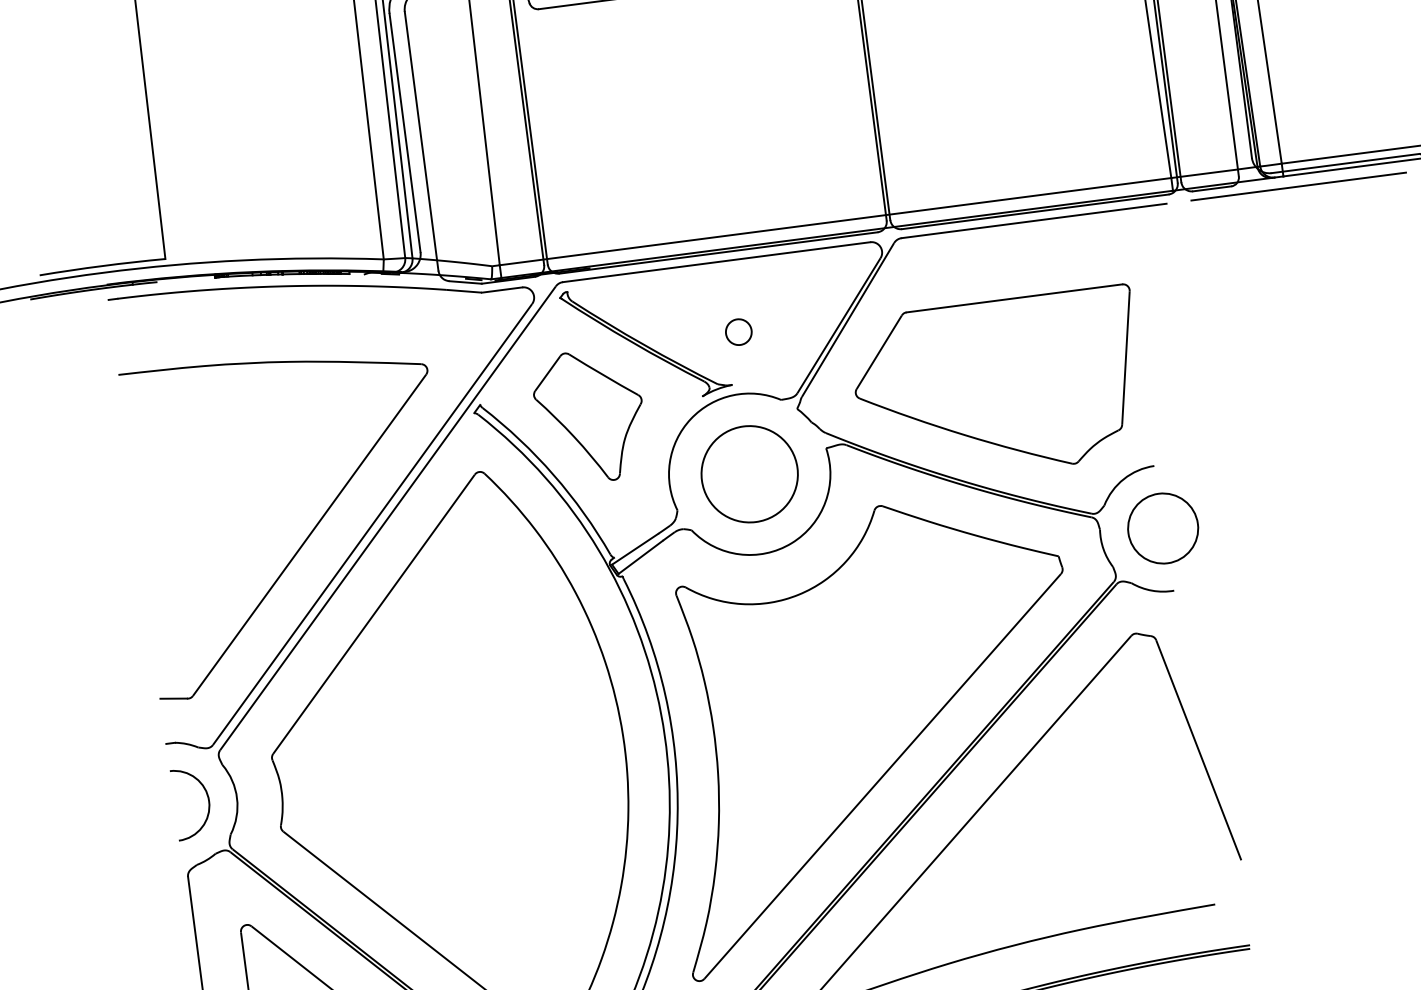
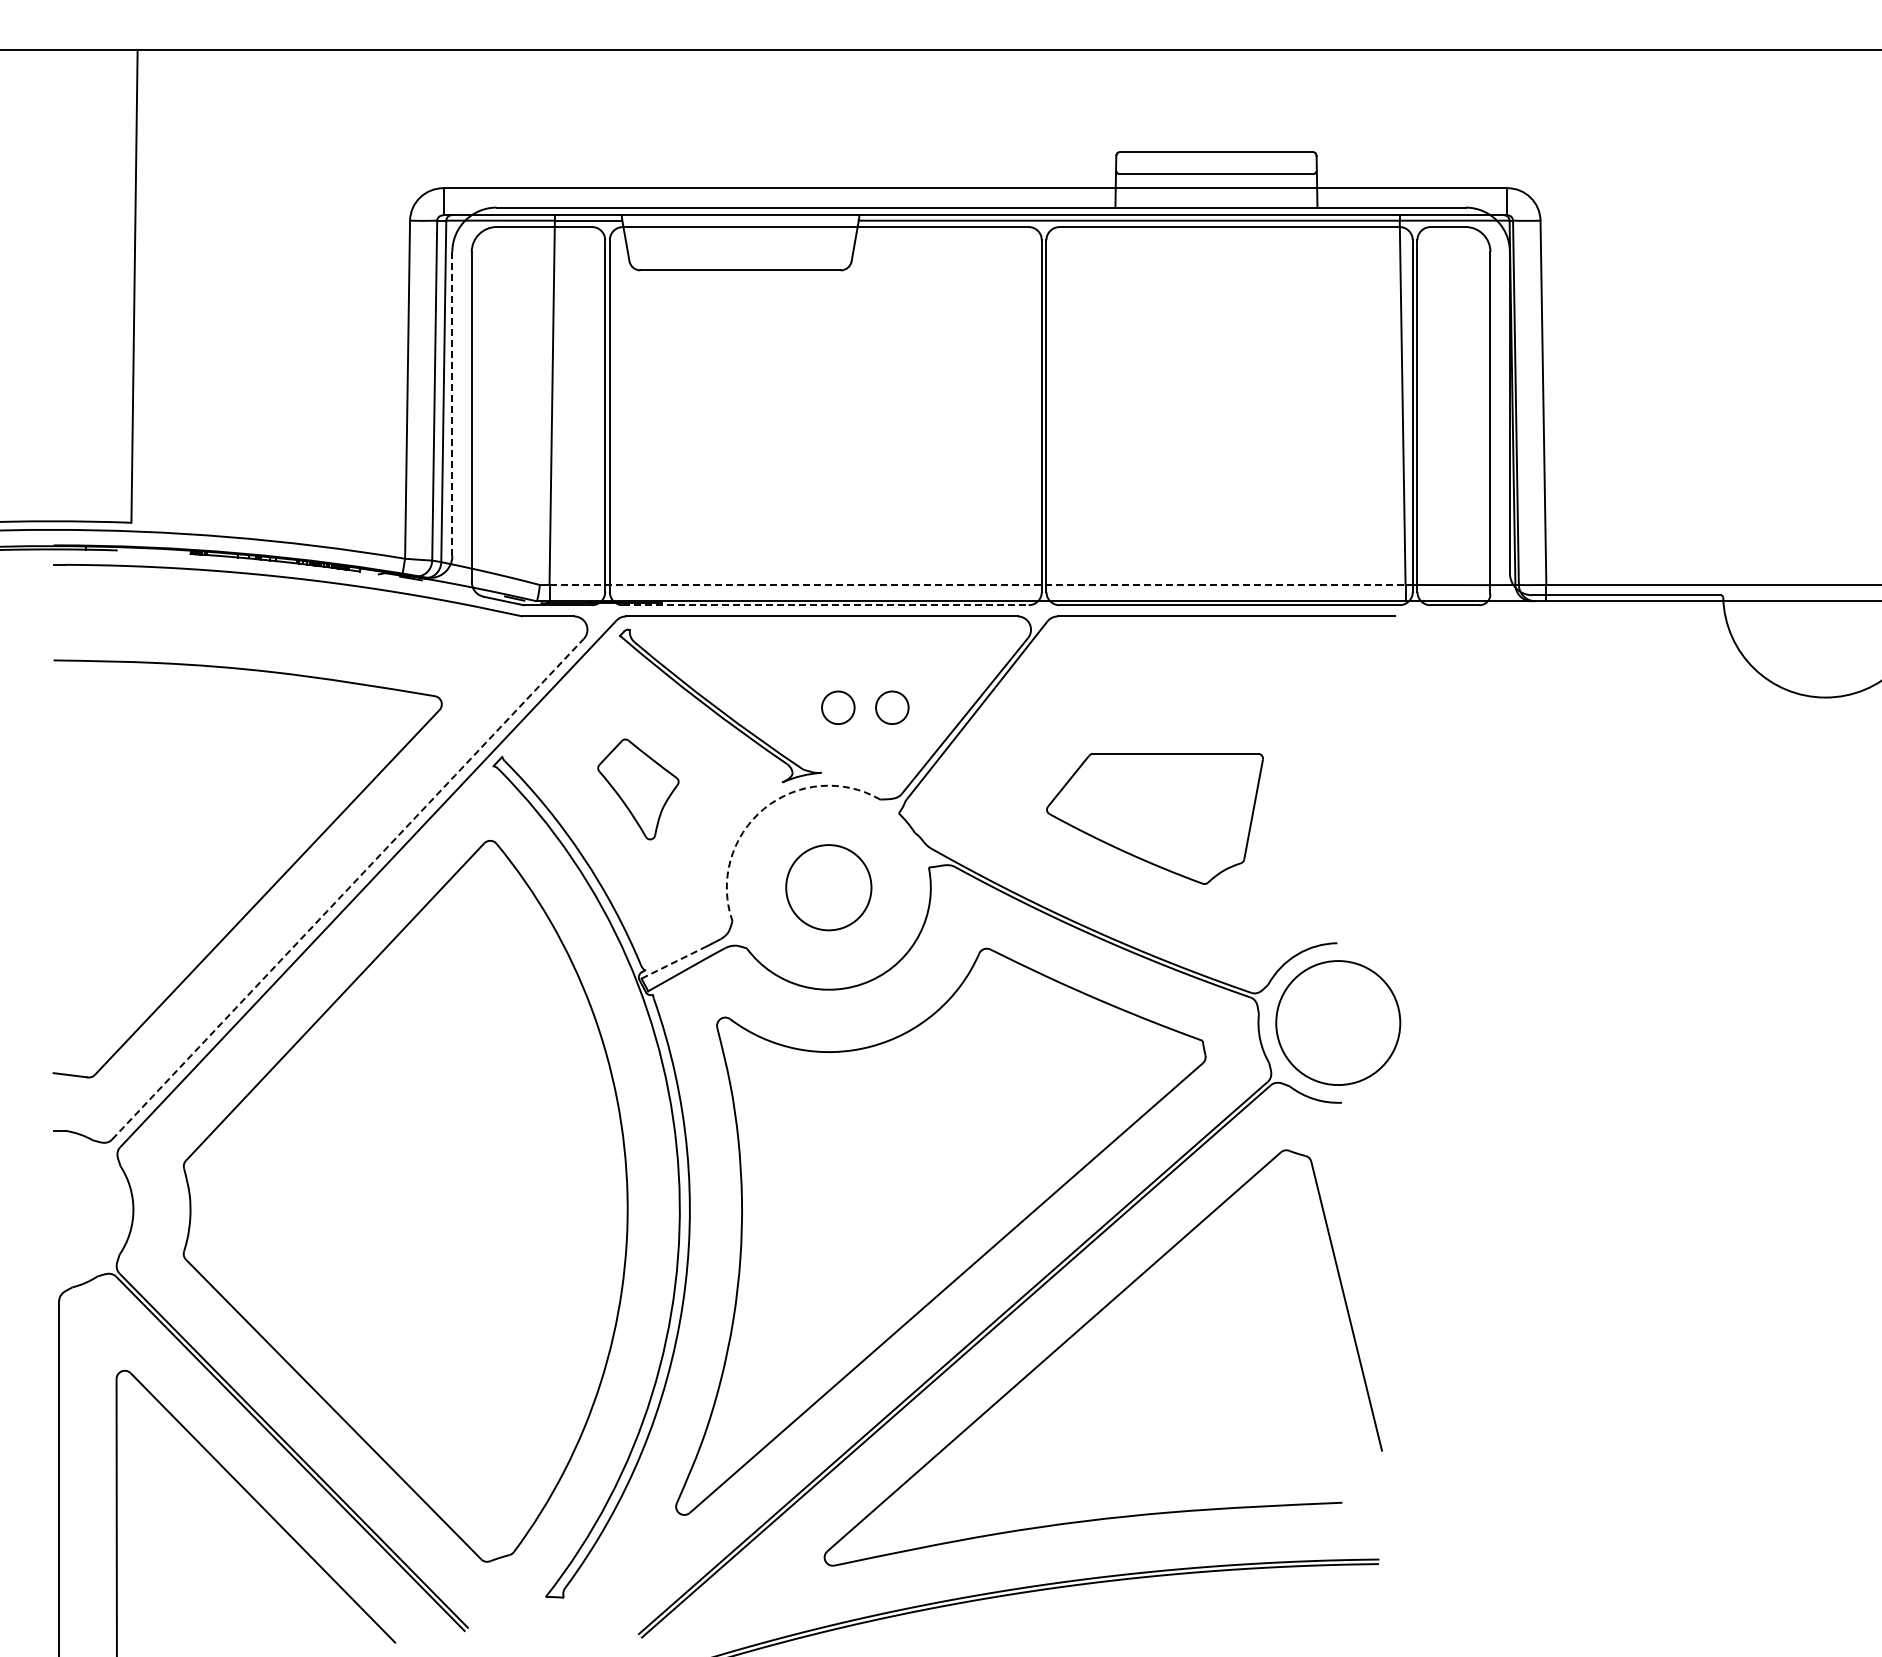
line: (405, 132) -> (452, 403), solid -> dashed
line: (1298, 186) -> (1563, 616), removed
line: (836, 221) -> (978, 585), solid -> dashed
line: (718, 253) -> (825, 605), solid -> dashed
part: (781, 326) -> (892, 707), added
part: (998, 386) -> (1154, 818), size x0.6
part: (590, 416) -> (638, 789), size x0.6
arc: (691, 418) -> (764, 808), solid -> dashed
circle: (749, 474) -> (828, 887), size x0.7
line: (372, 523) -> (348, 888), solid -> dashed
circle: (1162, 528) -> (1337, 1022), size x1.4
line: (634, 549) -> (672, 963), solid -> dashed
arc: (207, 798) -> (96, 1206), removed

